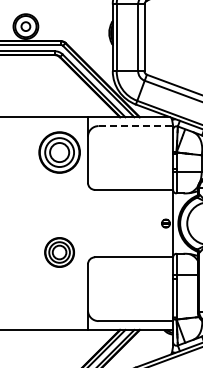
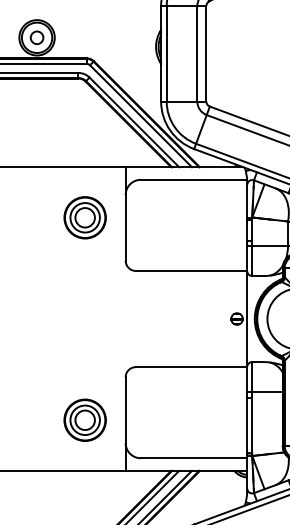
line: (136, 126) -> (194, 180), dashed -> solid
part: (59, 152) -> (85, 217), size x0.71
part: (59, 252) -> (85, 420), moved

